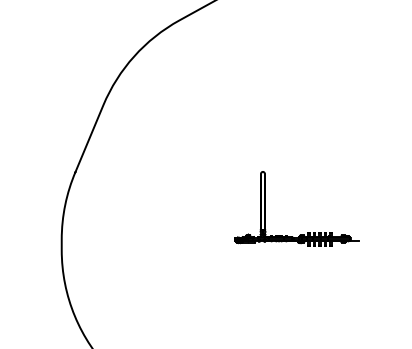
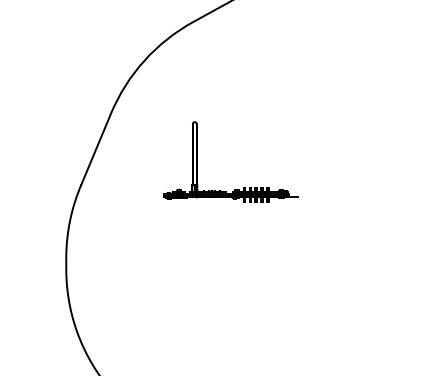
part: (299, 234) -> (234, 189), moved

